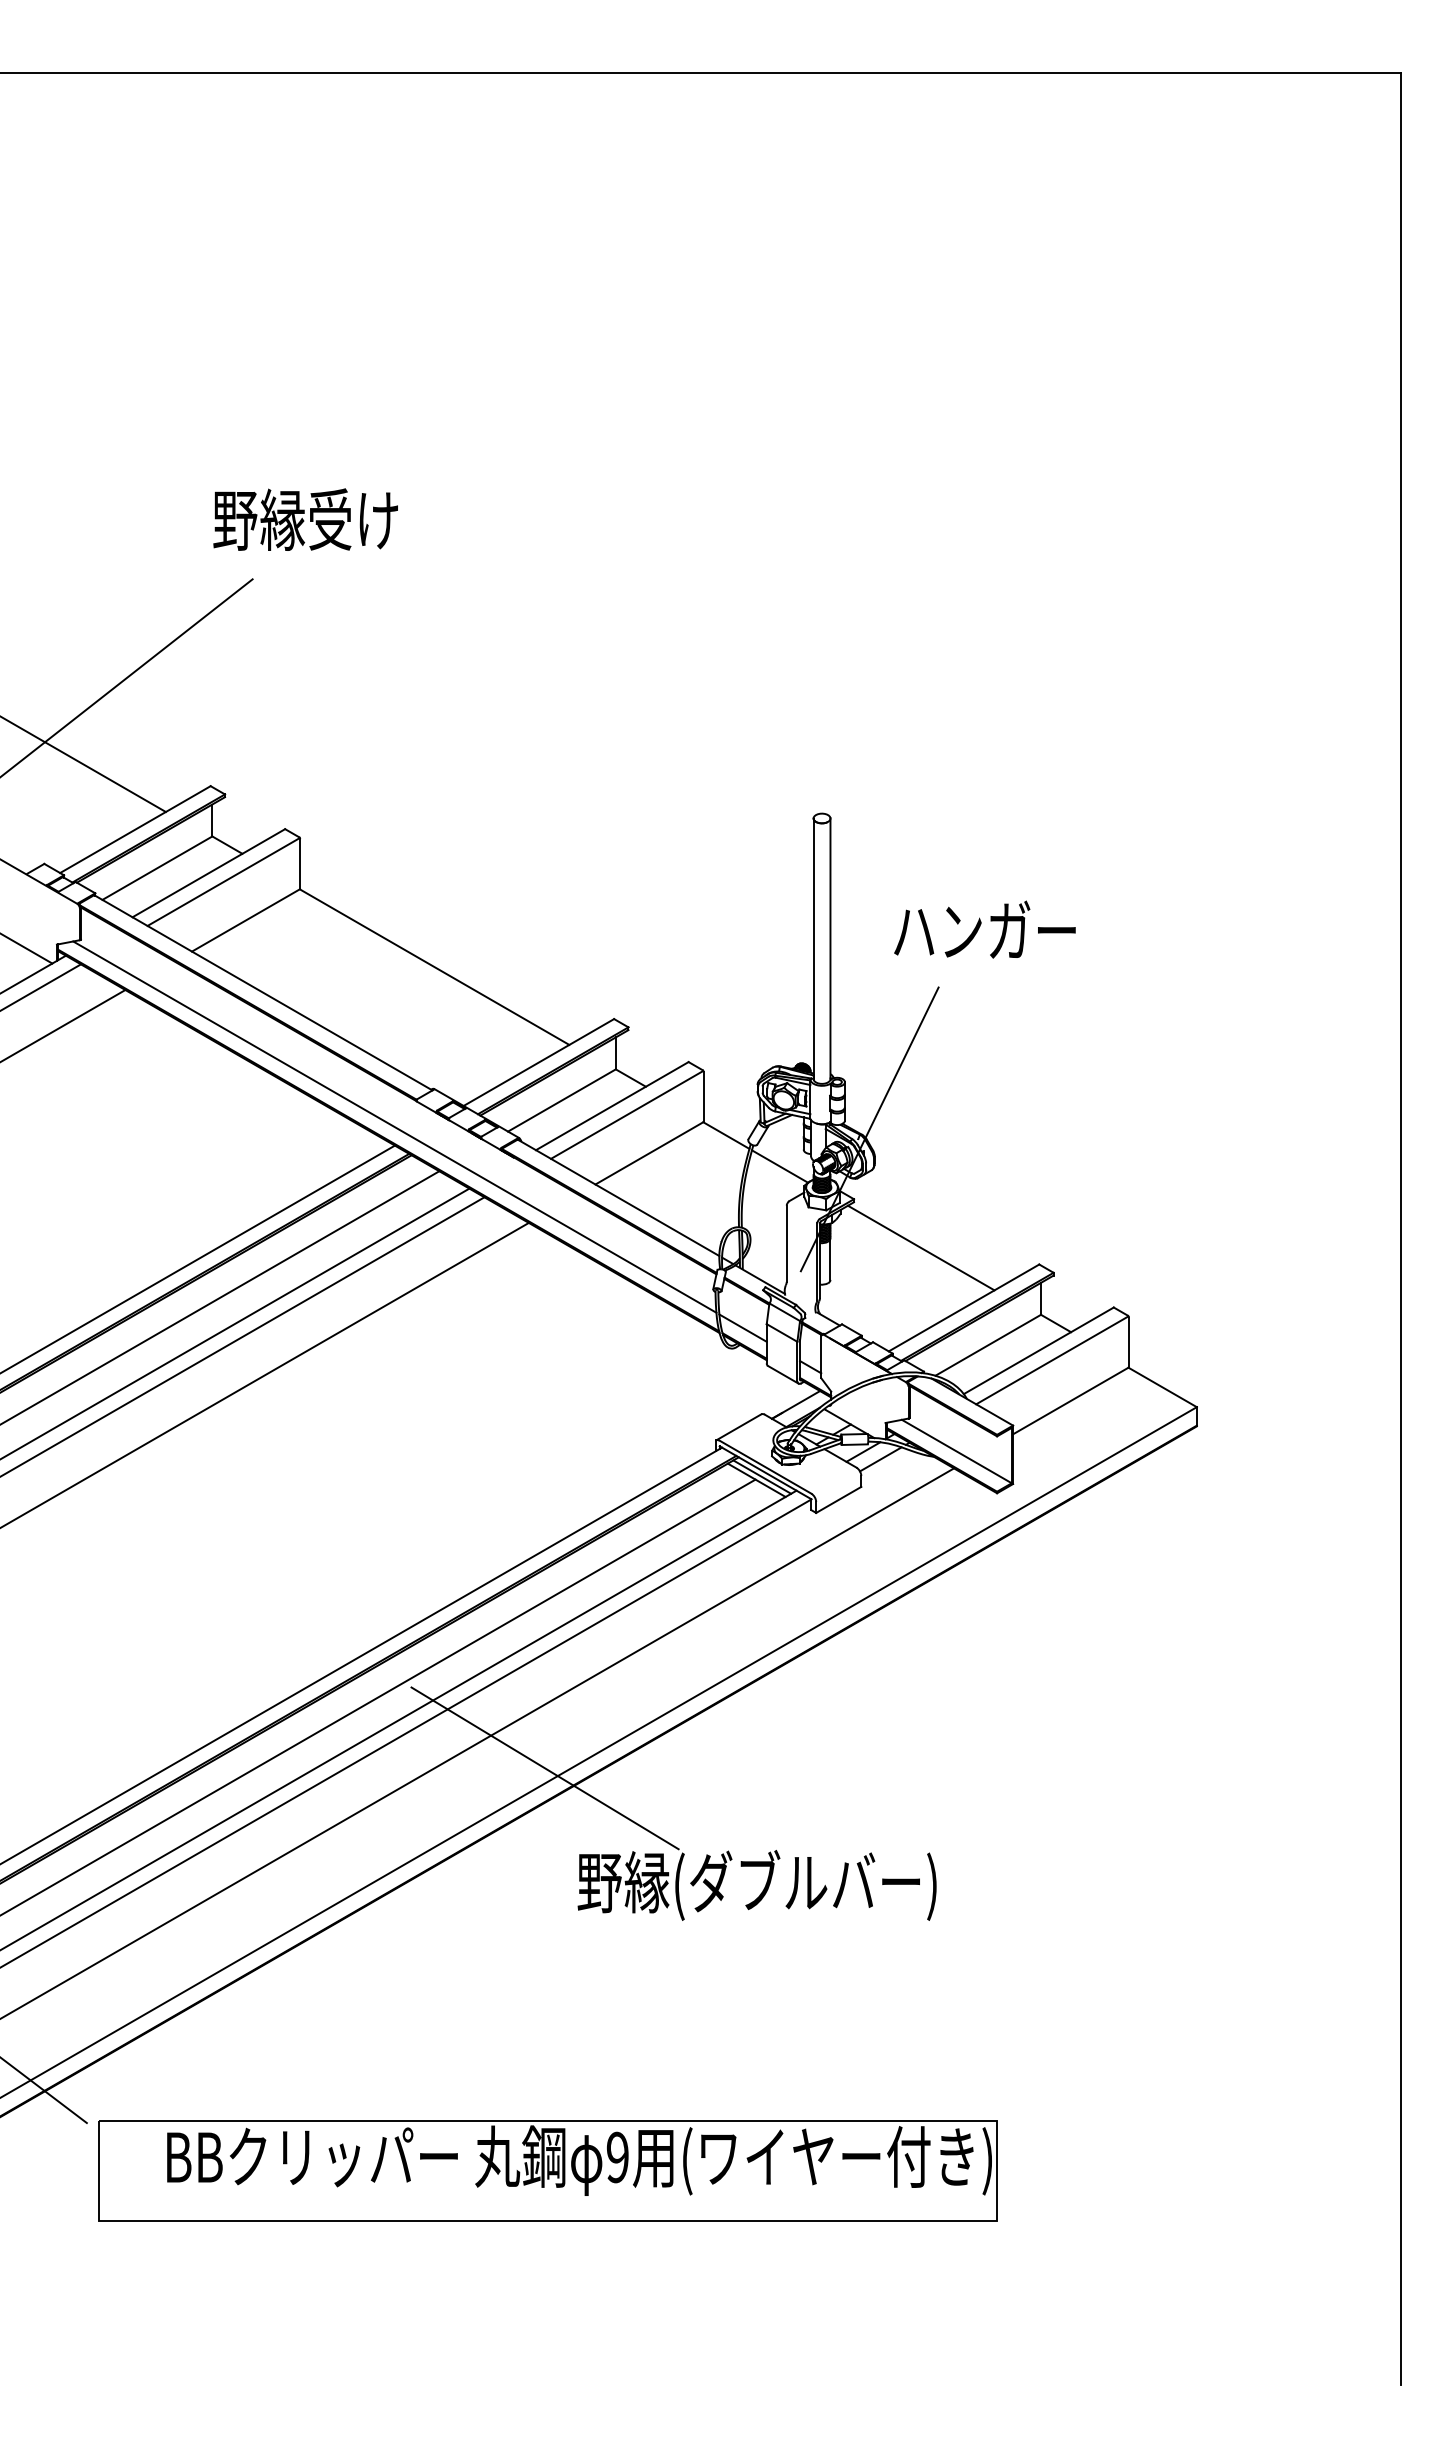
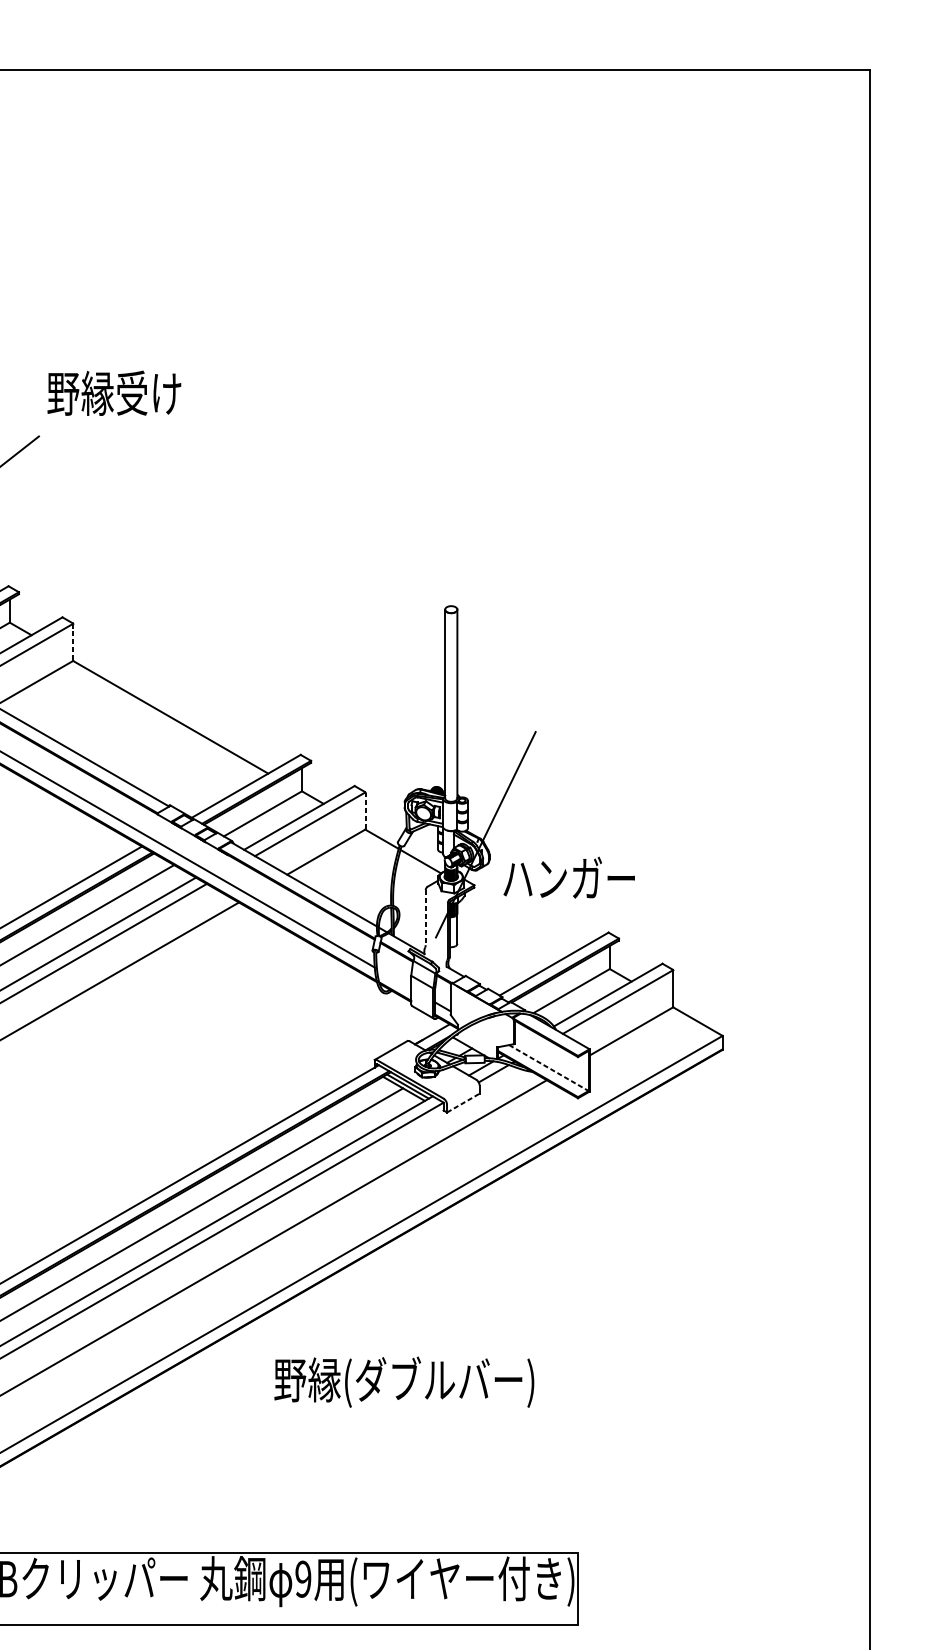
text: (305, 519) -> (114, 393), moved
line: (300, 863) -> (73, 642), solid -> dashed
text: (984, 929) -> (568, 877), moved
line: (703, 1096) -> (365, 810), solid -> dashed
line: (786, 1244) -> (425, 918), solid -> dashed
line: (920, 1247) -> (522, 920), removed
line: (742, 1327) -> (393, 978), removed
line: (957, 1451) -> (549, 1068), solid -> dashed
line: (839, 1499) -> (463, 1102), solid -> dashed
line: (544, 1768) -> (250, 1297), removed

